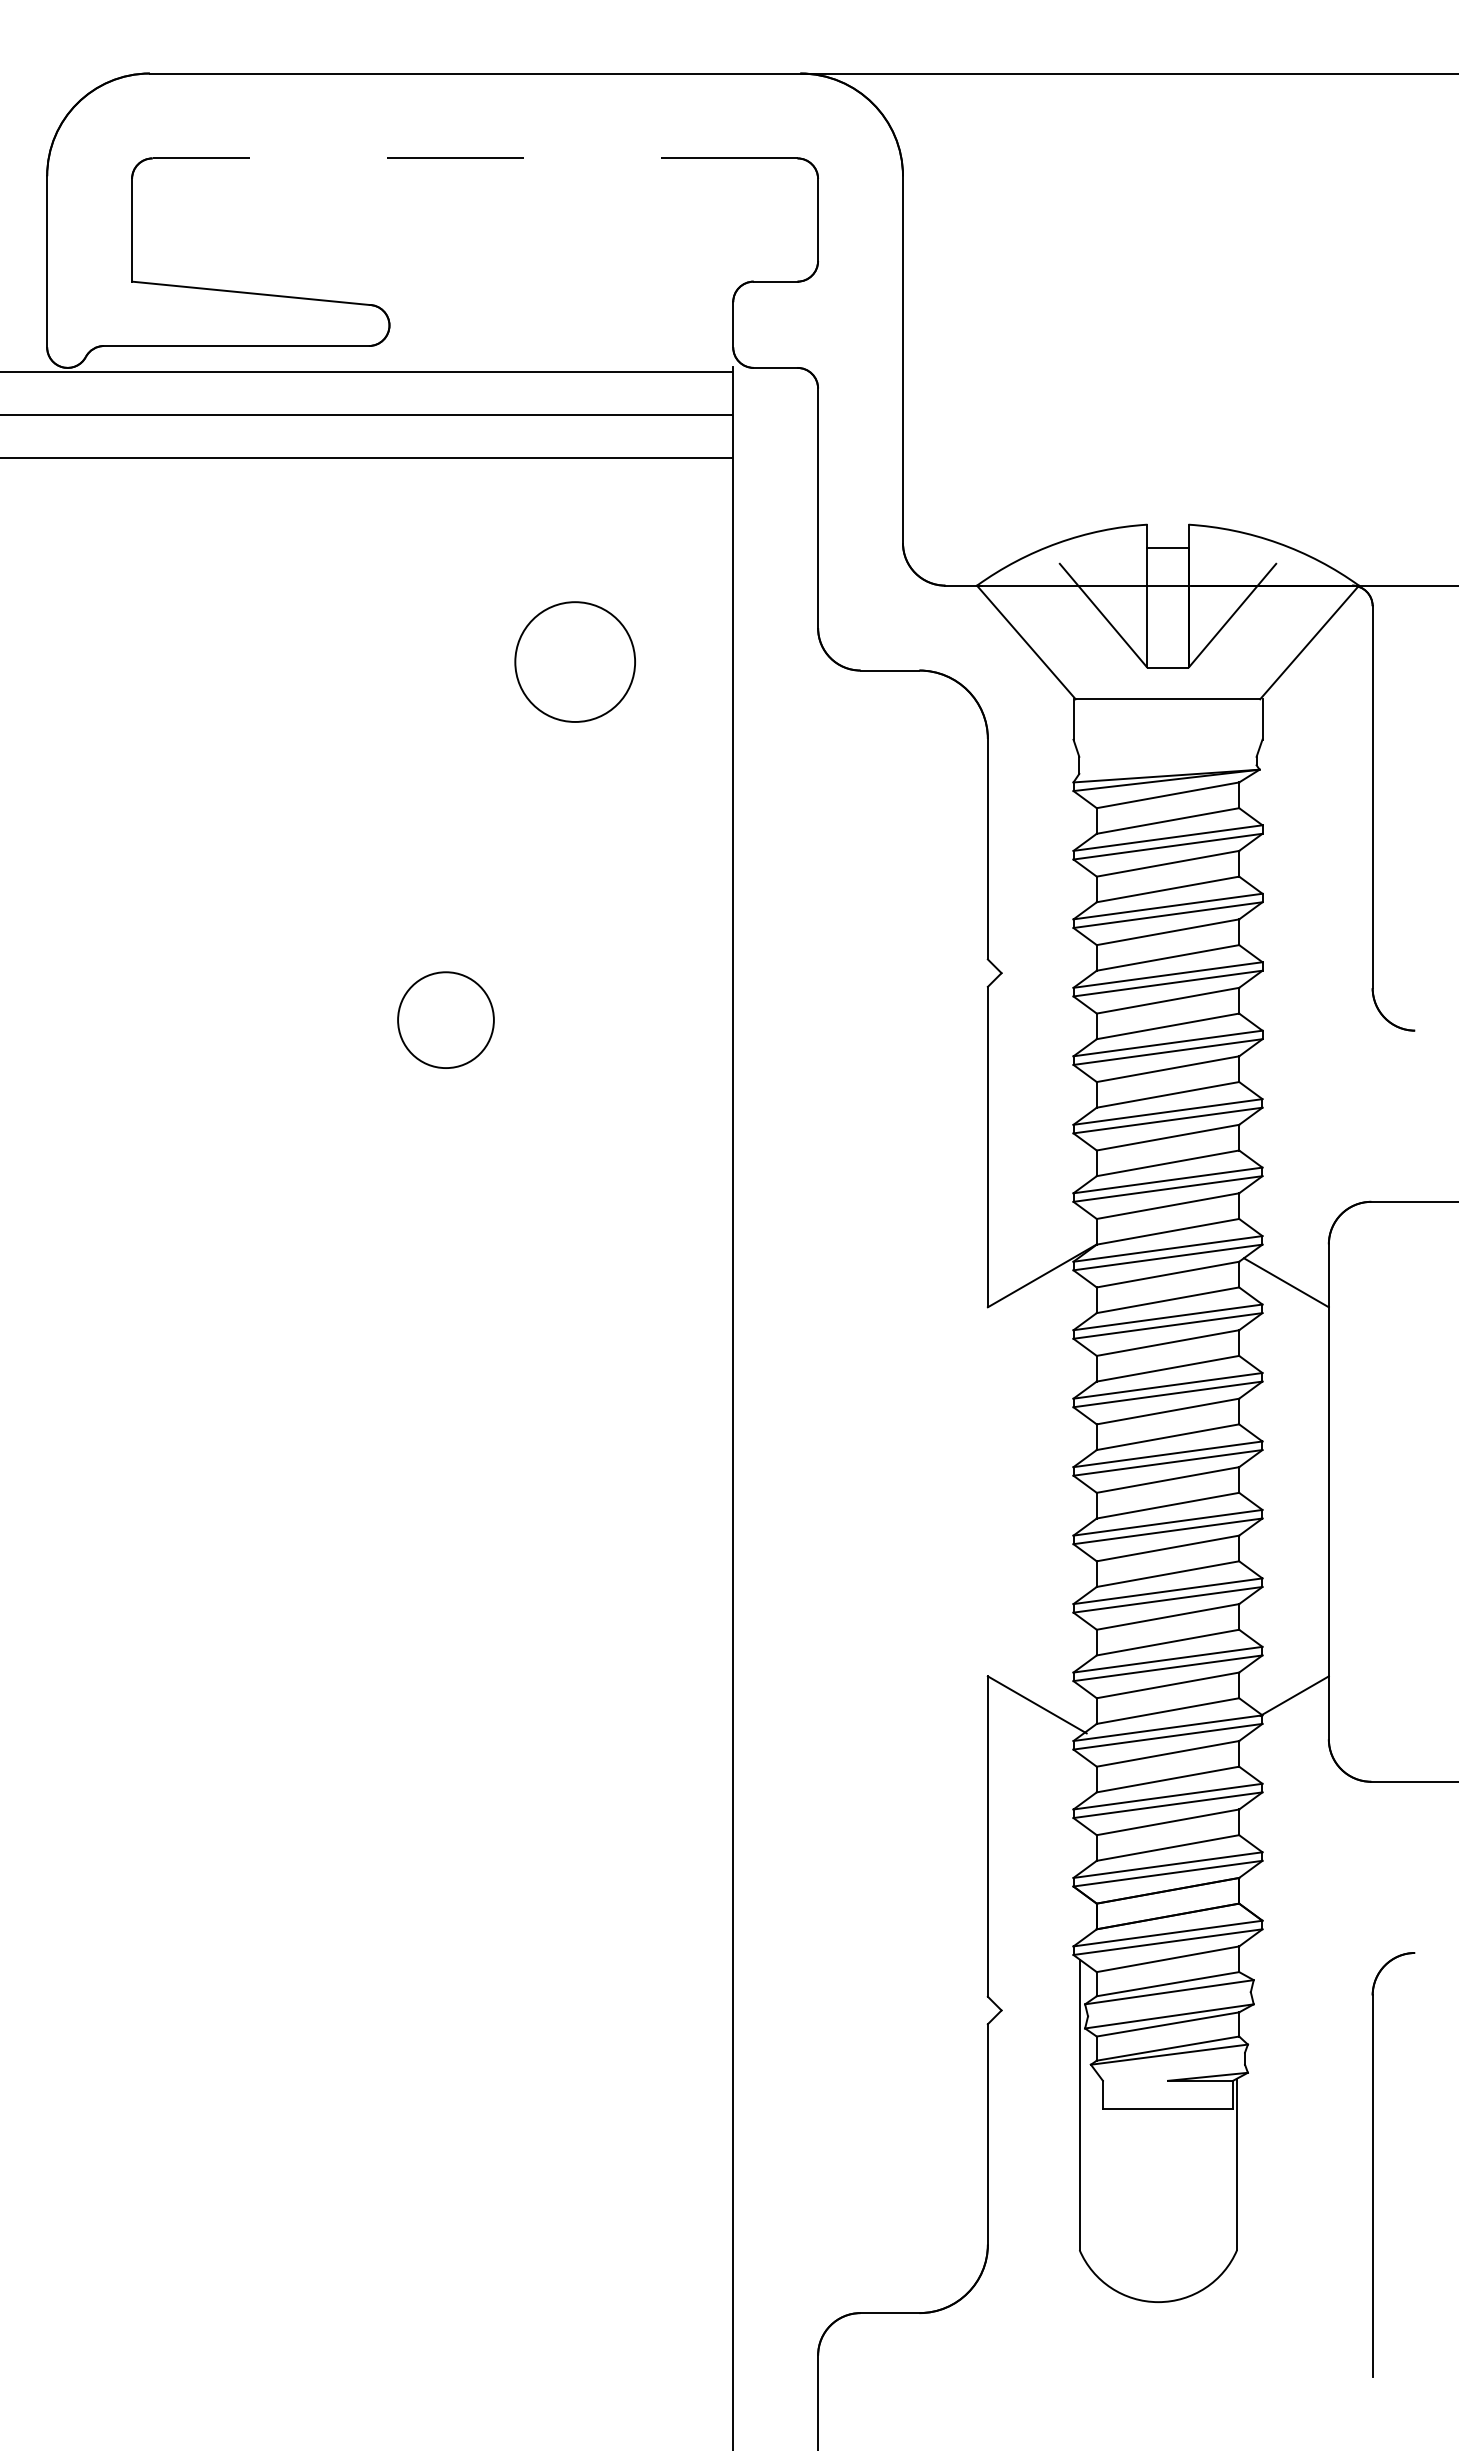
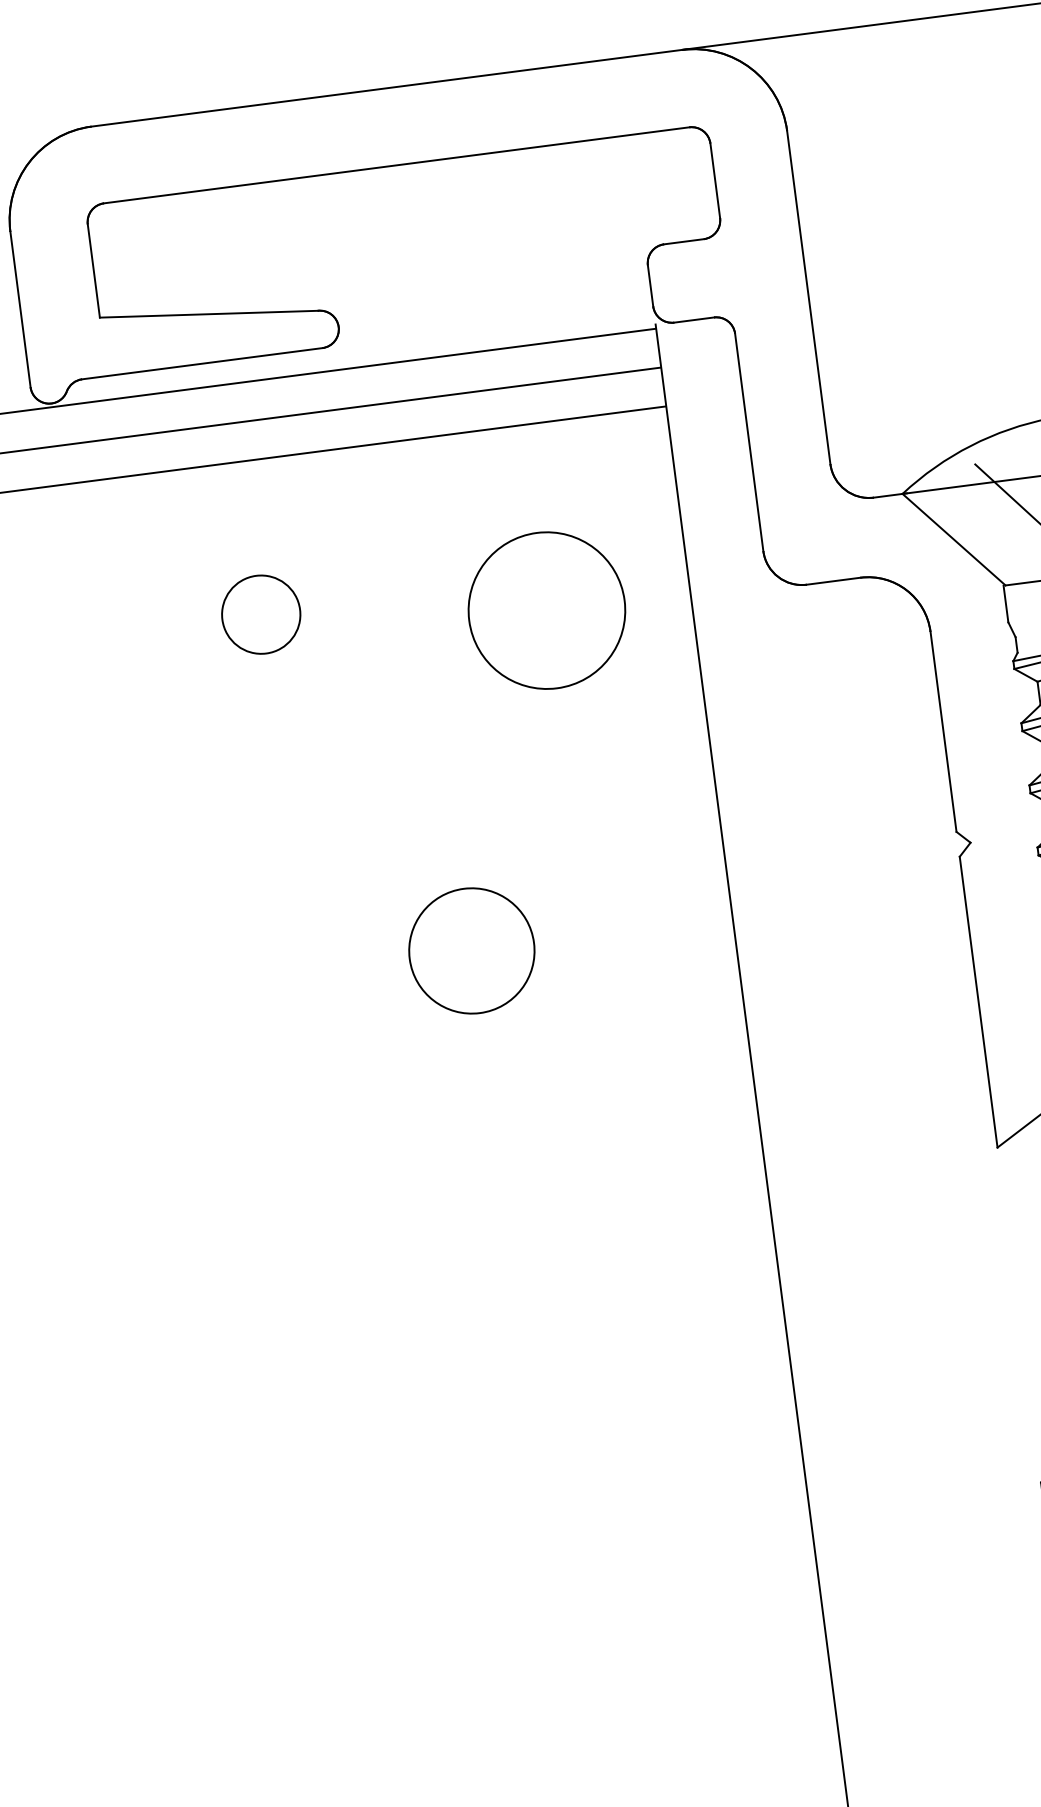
line: (474, 158) -> (396, 165), dashed -> solid
circle: (264, 625) -> (260, 614), added
circle: (574, 661) -> (546, 610), size x1.43
circle: (445, 1019) -> (471, 950), size x1.43

